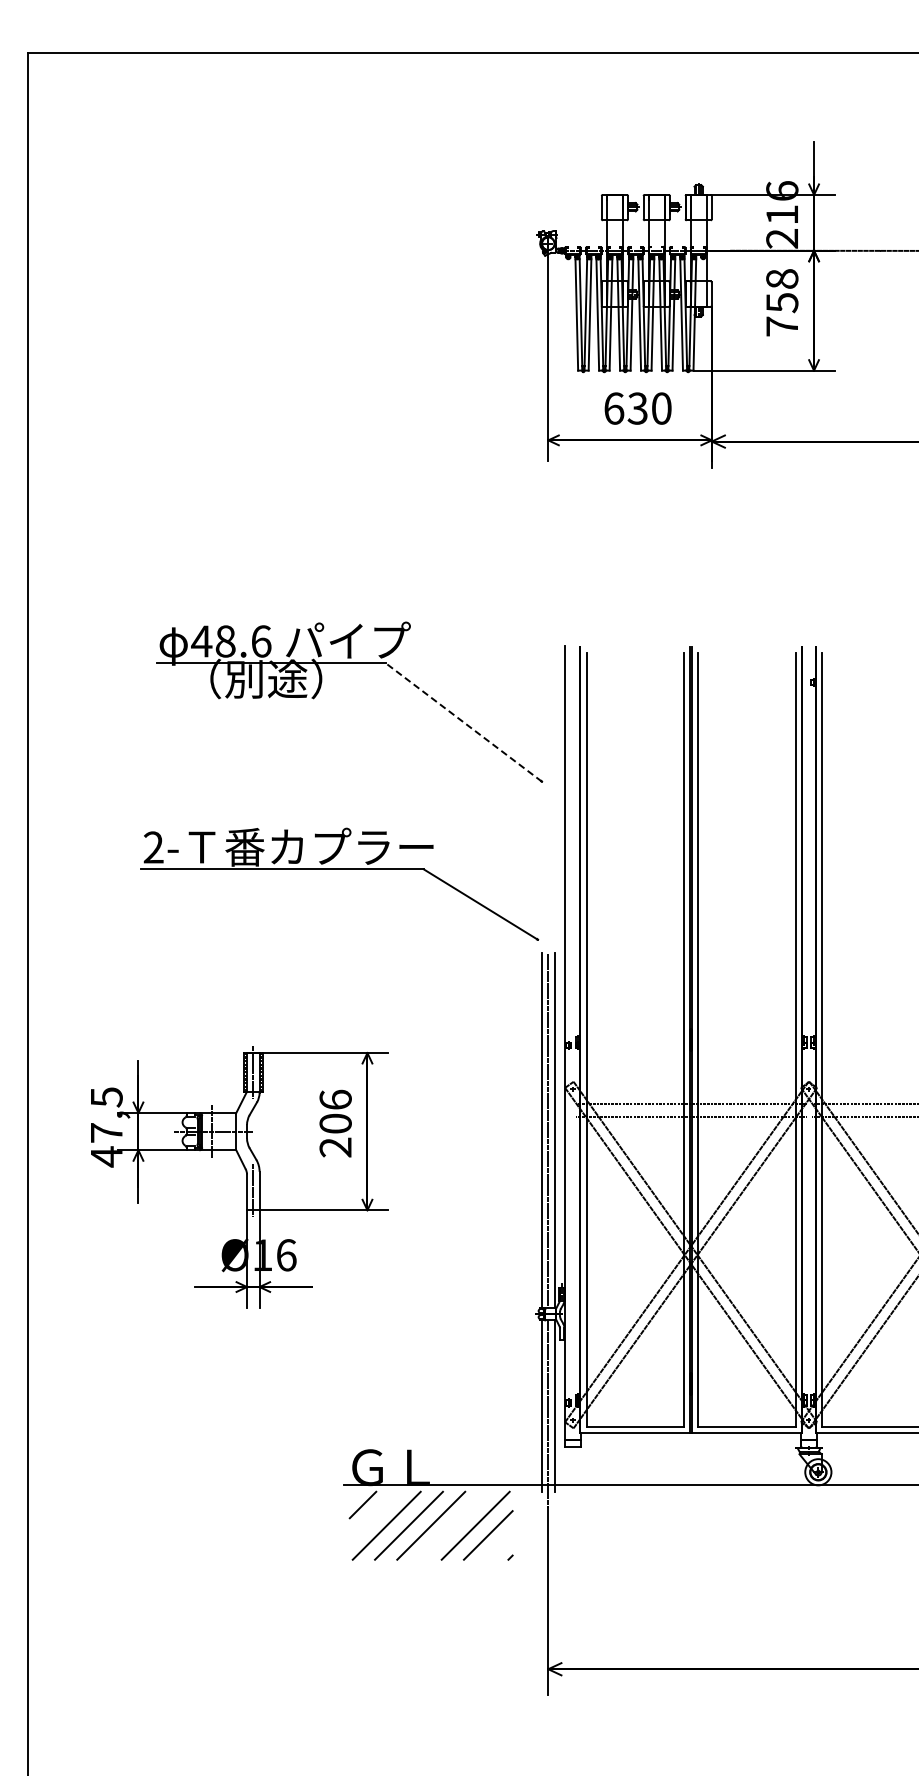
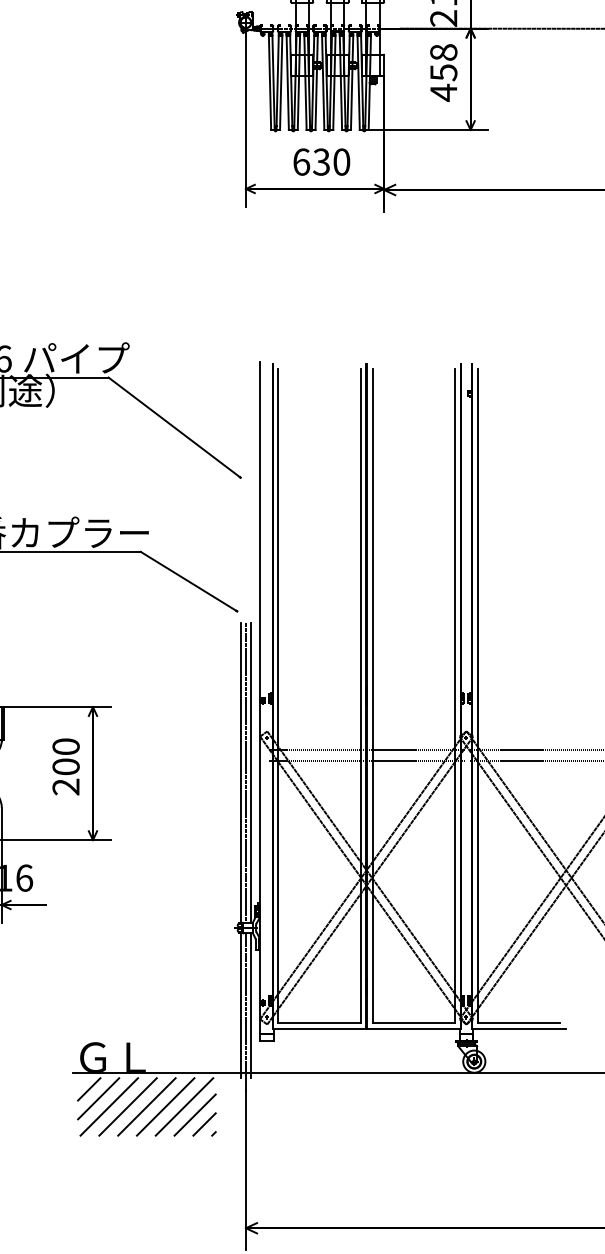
text: (781, 326) -> (443, 92), 758 -> 458
line: (463, 722) -> (174, 427), dashed -> solid
text: (335, 1099) -> (65, 746), 206 -> 200
line: (373, 1515) -> (98, 1098), added
line: (453, 1525) -> (165, 1106), added
line: (499, 1546) -> (204, 1124), added

